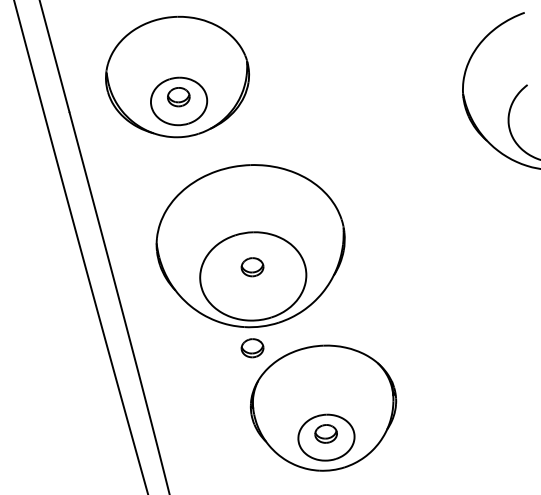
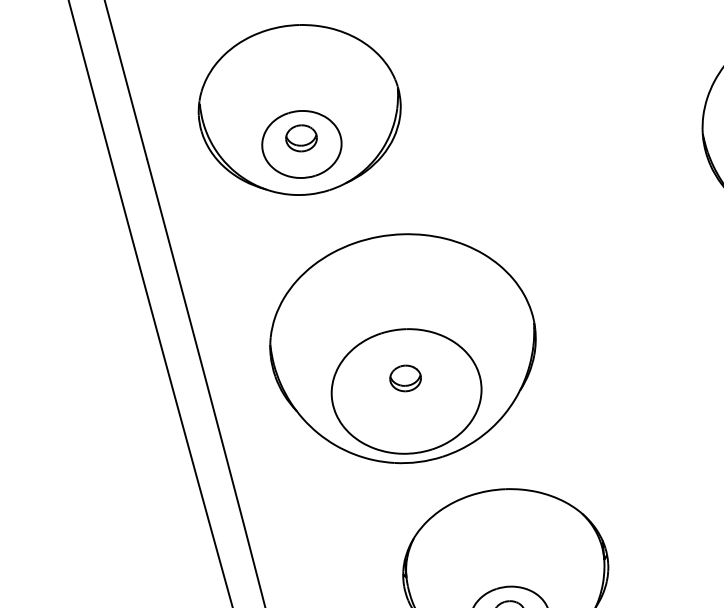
part: (252, 348) -> (405, 493), removed

